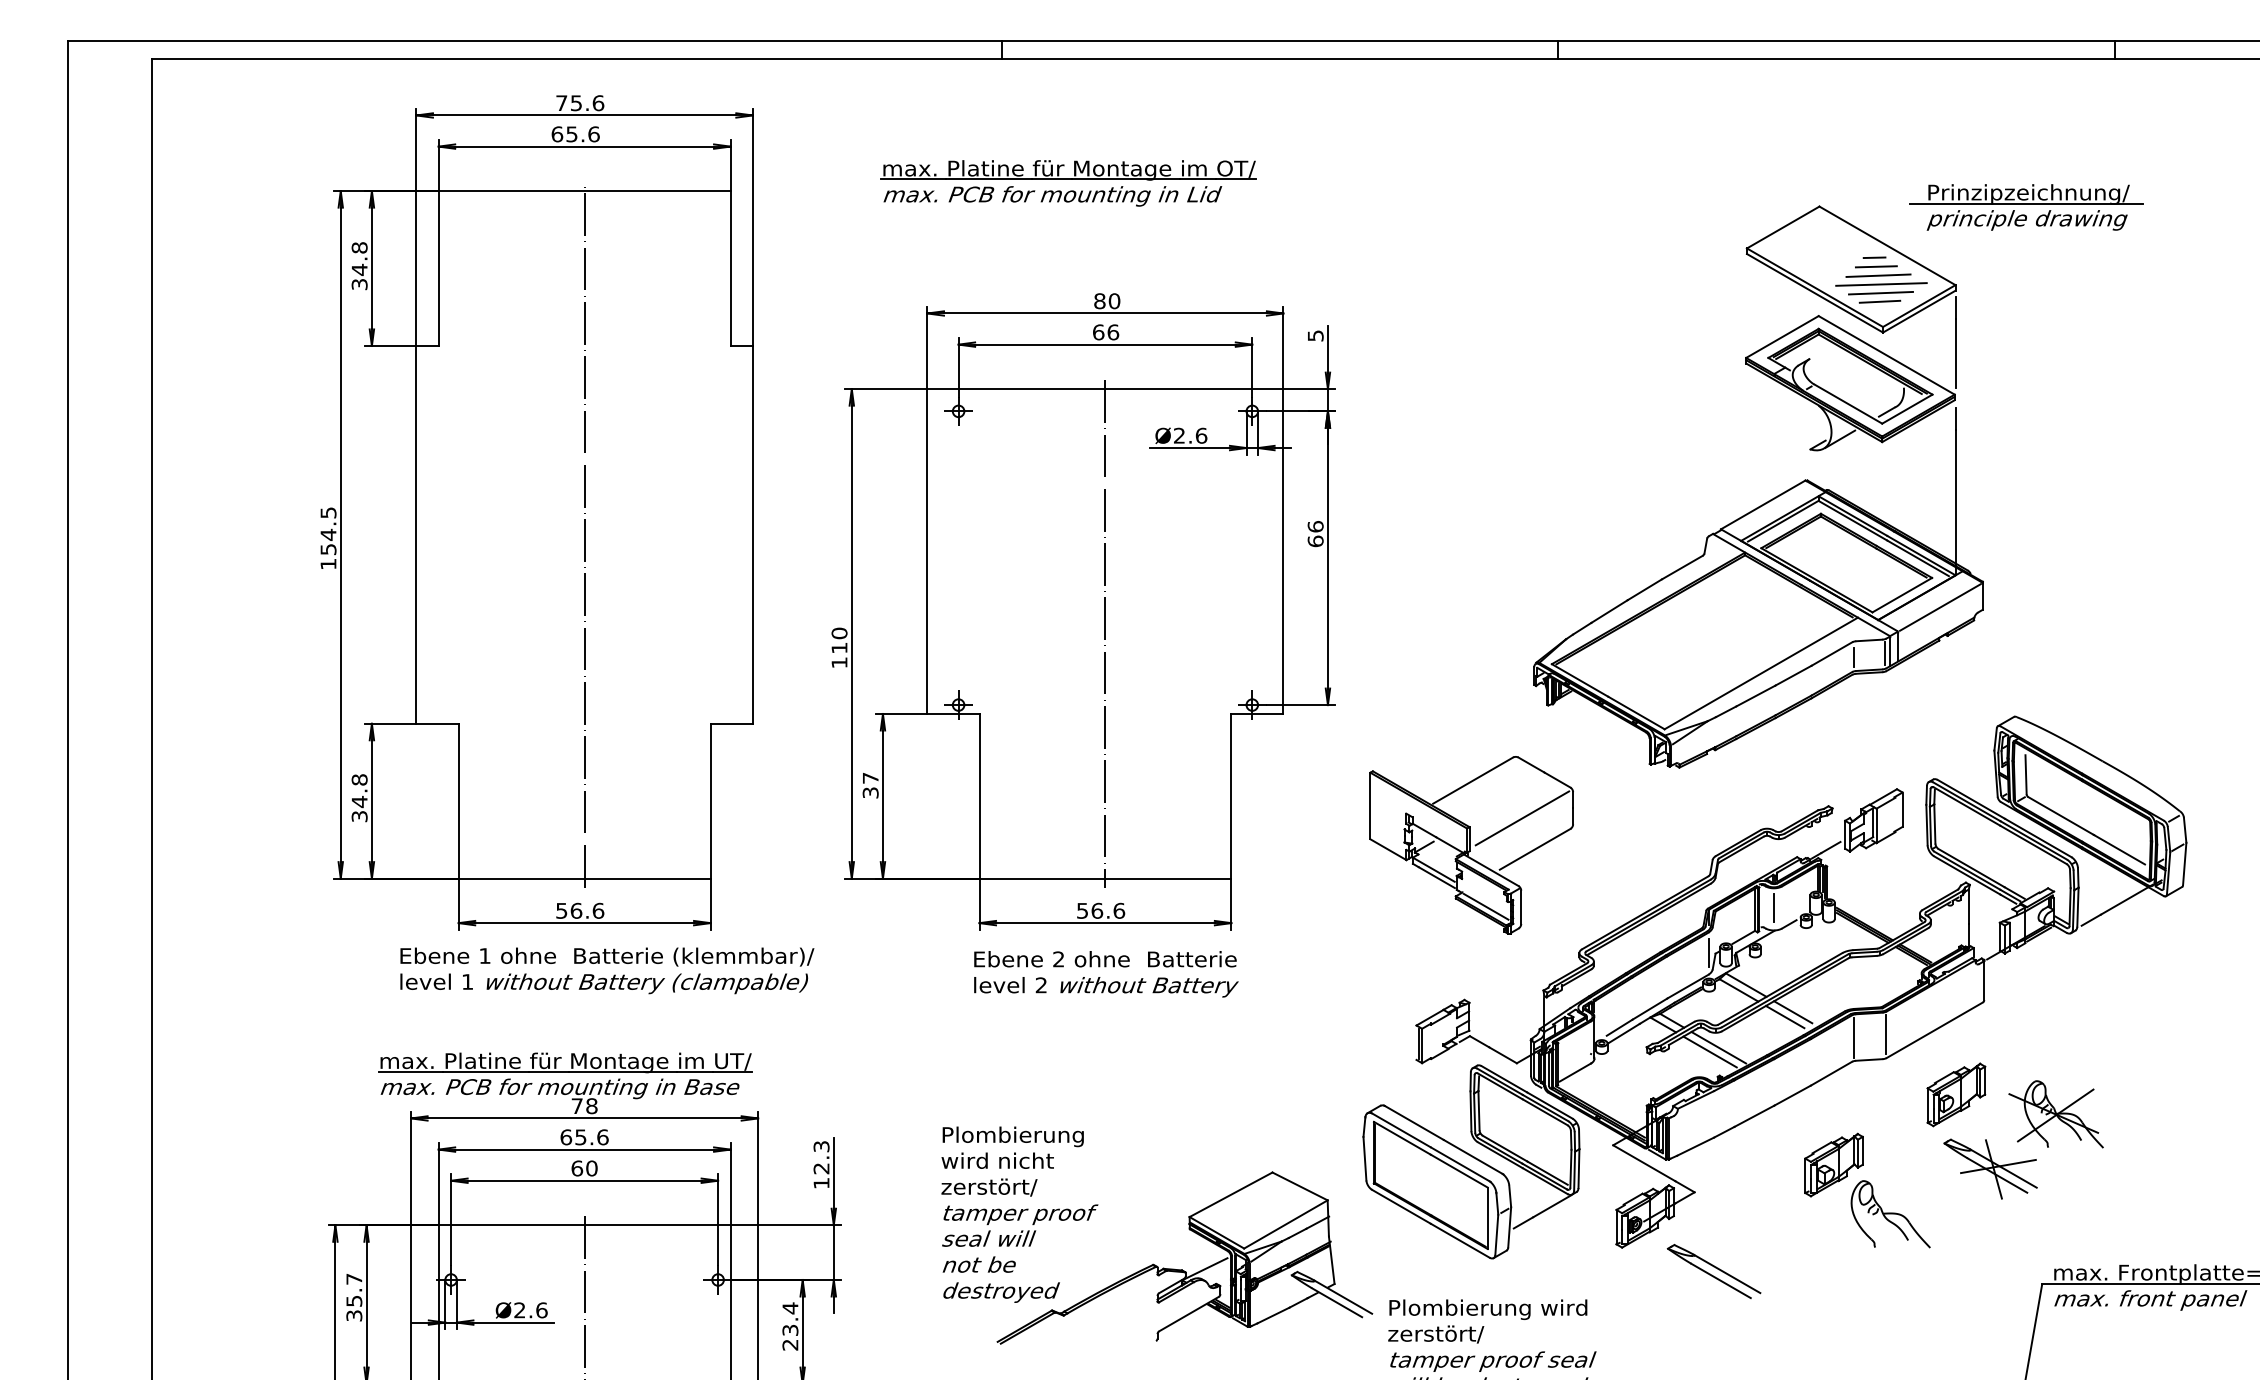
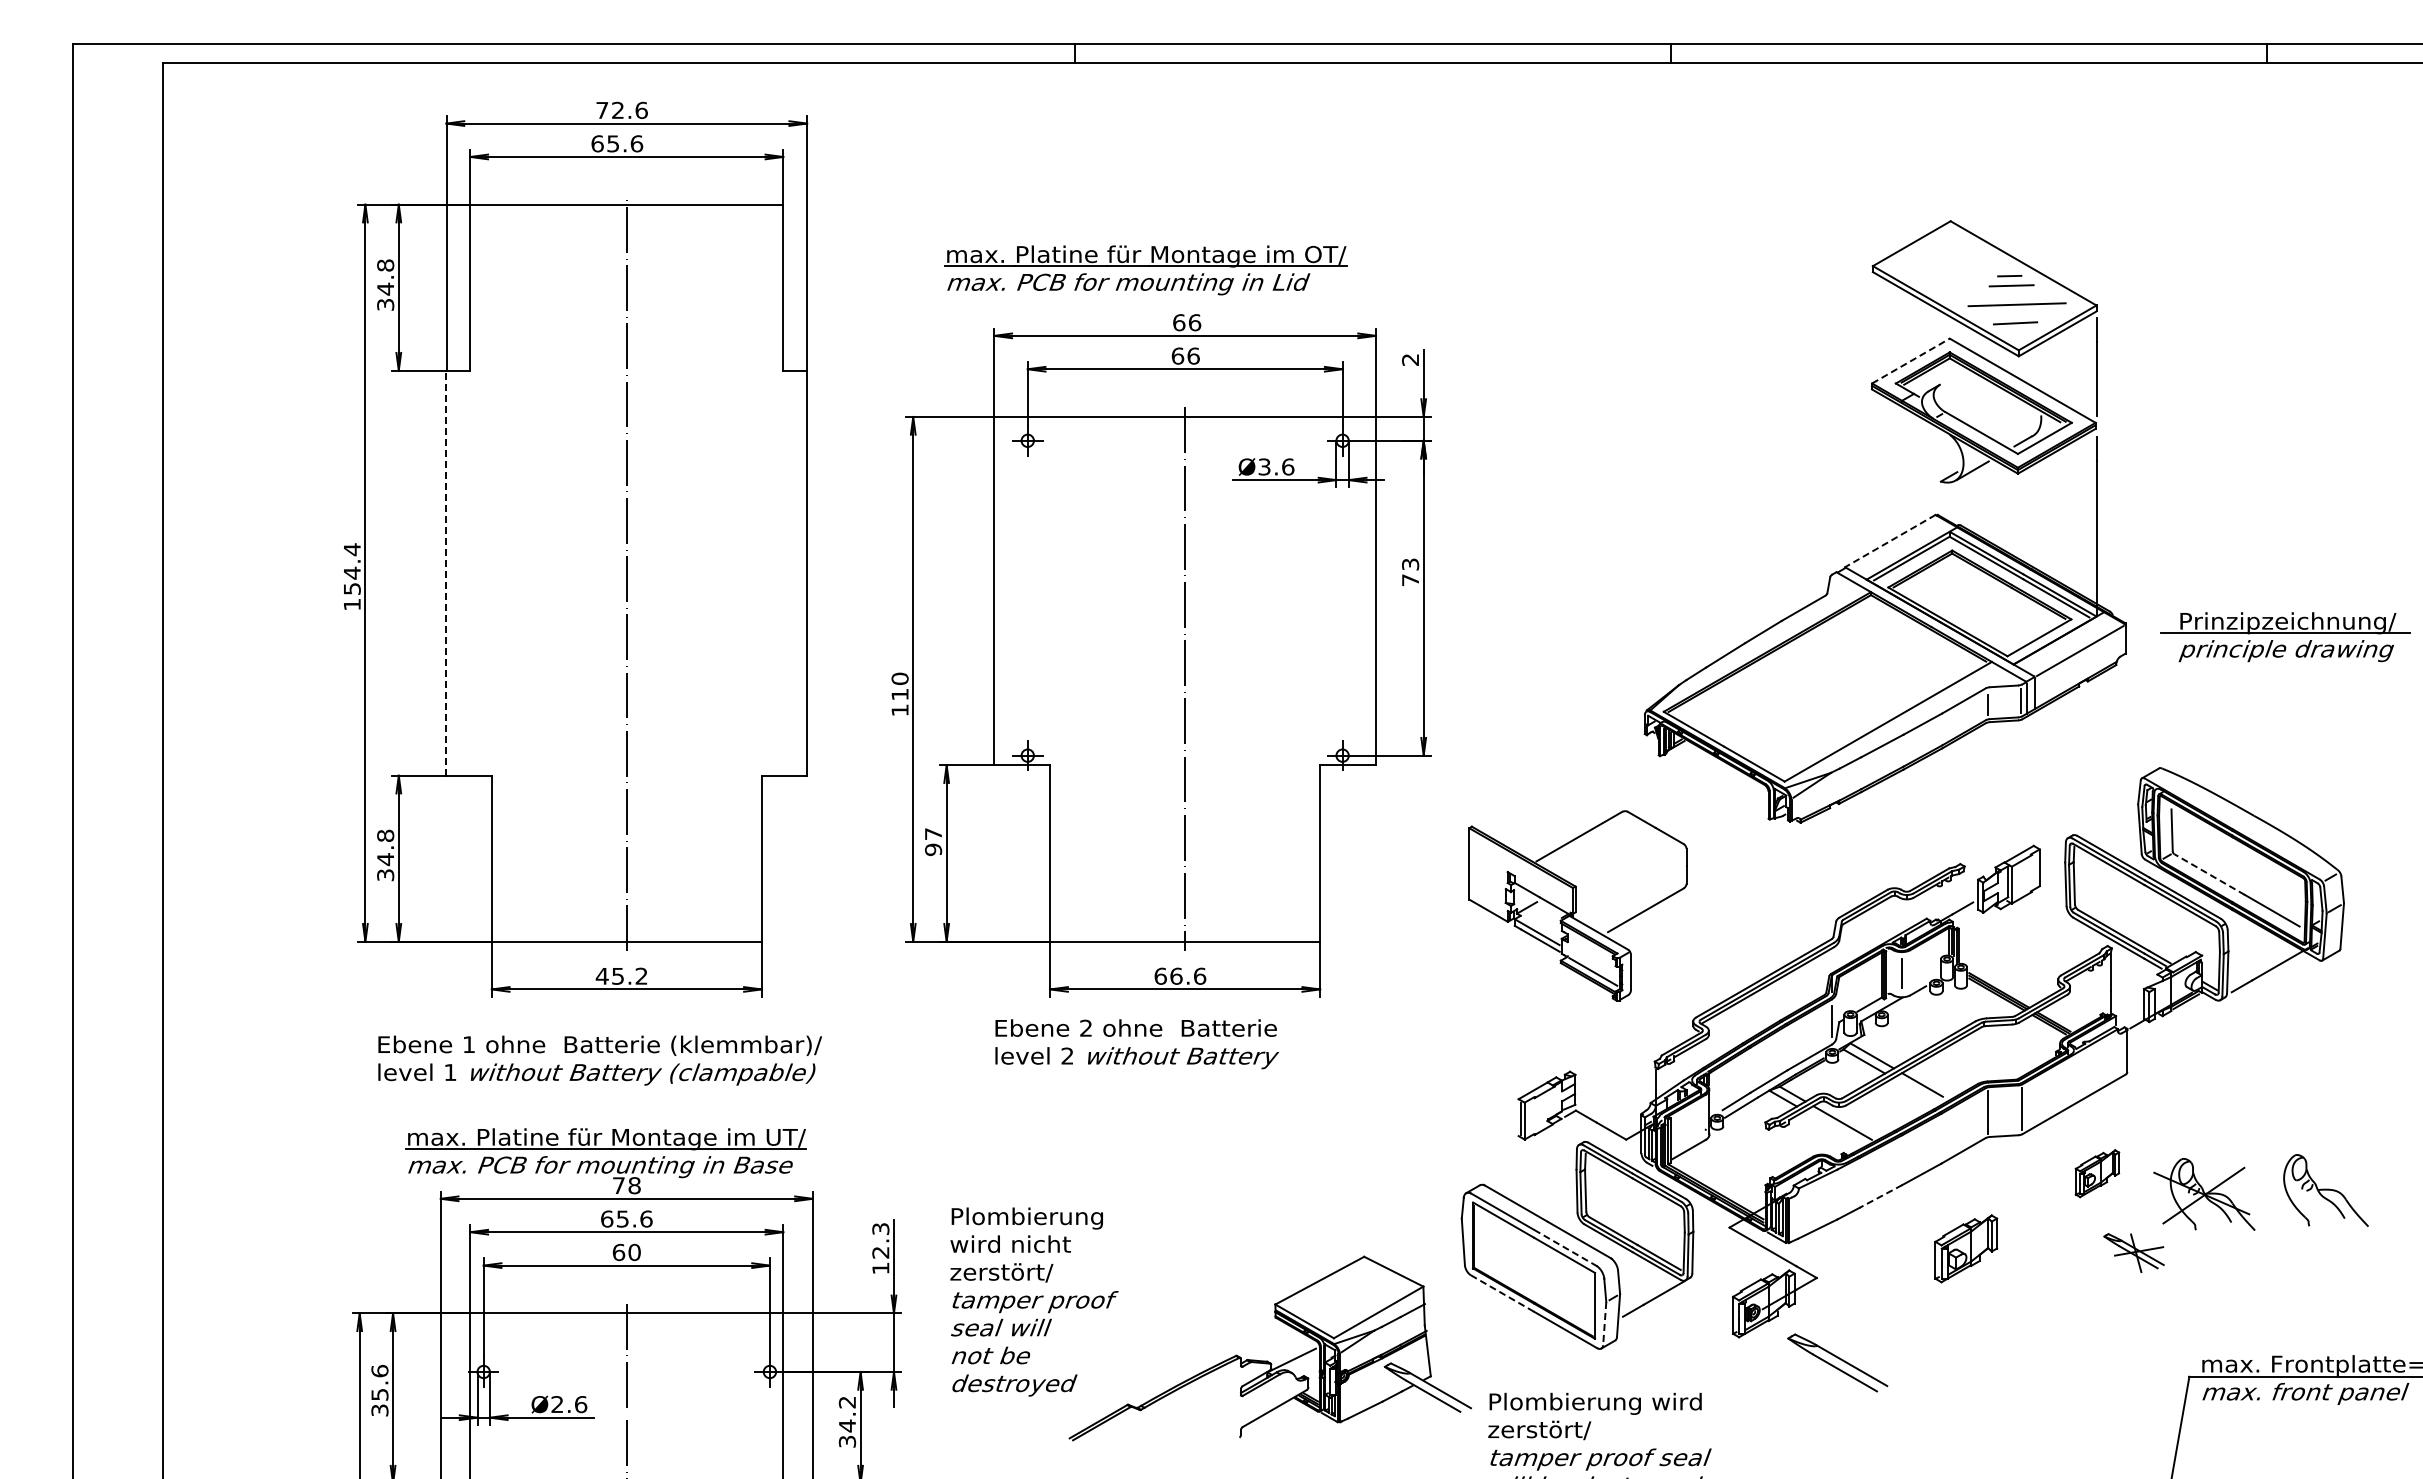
text: (575, 103) -> (617, 110), 75.6 -> 72.6
part: (1068, 183) -> (1145, 270), moved
part: (2026, 207) -> (2285, 637), moved
line: (1878, 275) -> (2013, 295), removed
line: (1880, 292) -> (2016, 313), removed
text: (1107, 301) -> (1187, 322), 80 -> 66
text: (1315, 335) -> (1410, 359), 5 -> 2
line: (1782, 337) -> (1910, 361), solid -> dashed
text: (1179, 435) -> (1264, 466), Ø2.6 -> Ø3.6
line: (1762, 505) -> (1889, 541), solid -> dashed
text: (328, 512) -> (352, 549), 154.5 -> 154.4
text: (1315, 534) -> (1410, 572), 66 -> 73
line: (416, 535) -> (446, 573), solid -> dashed
text: (870, 792) -> (933, 849), 37 -> 97
line: (2060, 815) -> (2209, 874), solid -> dashed
line: (1522, 818) -> (1632, 877), removed
text: (579, 910) -> (621, 975), 56.6 -> 45.2
text: (1082, 910) -> (1160, 975), 56.6 -> 66.6
text: (607, 970) -> (600, 1060), moved
text: (1106, 974) -> (1137, 1044), moved
line: (1784, 1017) -> (1913, 1090), removed
line: (1710, 1051) -> (1833, 1127), removed
part: (1956, 1094) -> (2097, 1173), size x0.7
line: (1754, 1116) -> (1880, 1196), solid -> dashed
line: (1461, 1164) -> (1566, 1248), solid -> dashed
part: (1990, 1168) -> (2133, 1252), size x0.6
line: (1401, 1206) -> (1502, 1293), solid -> dashed
text: (1019, 1214) -> (1034, 1301), moved
part: (1890, 1214) -> (2325, 1190), moved
line: (1496, 1234) -> (1604, 1323), solid -> dashed
text: (353, 1278) -> (379, 1370), 35.7 -> 35.6
text: (790, 1326) -> (847, 1421), 23.4 -> 34.2

